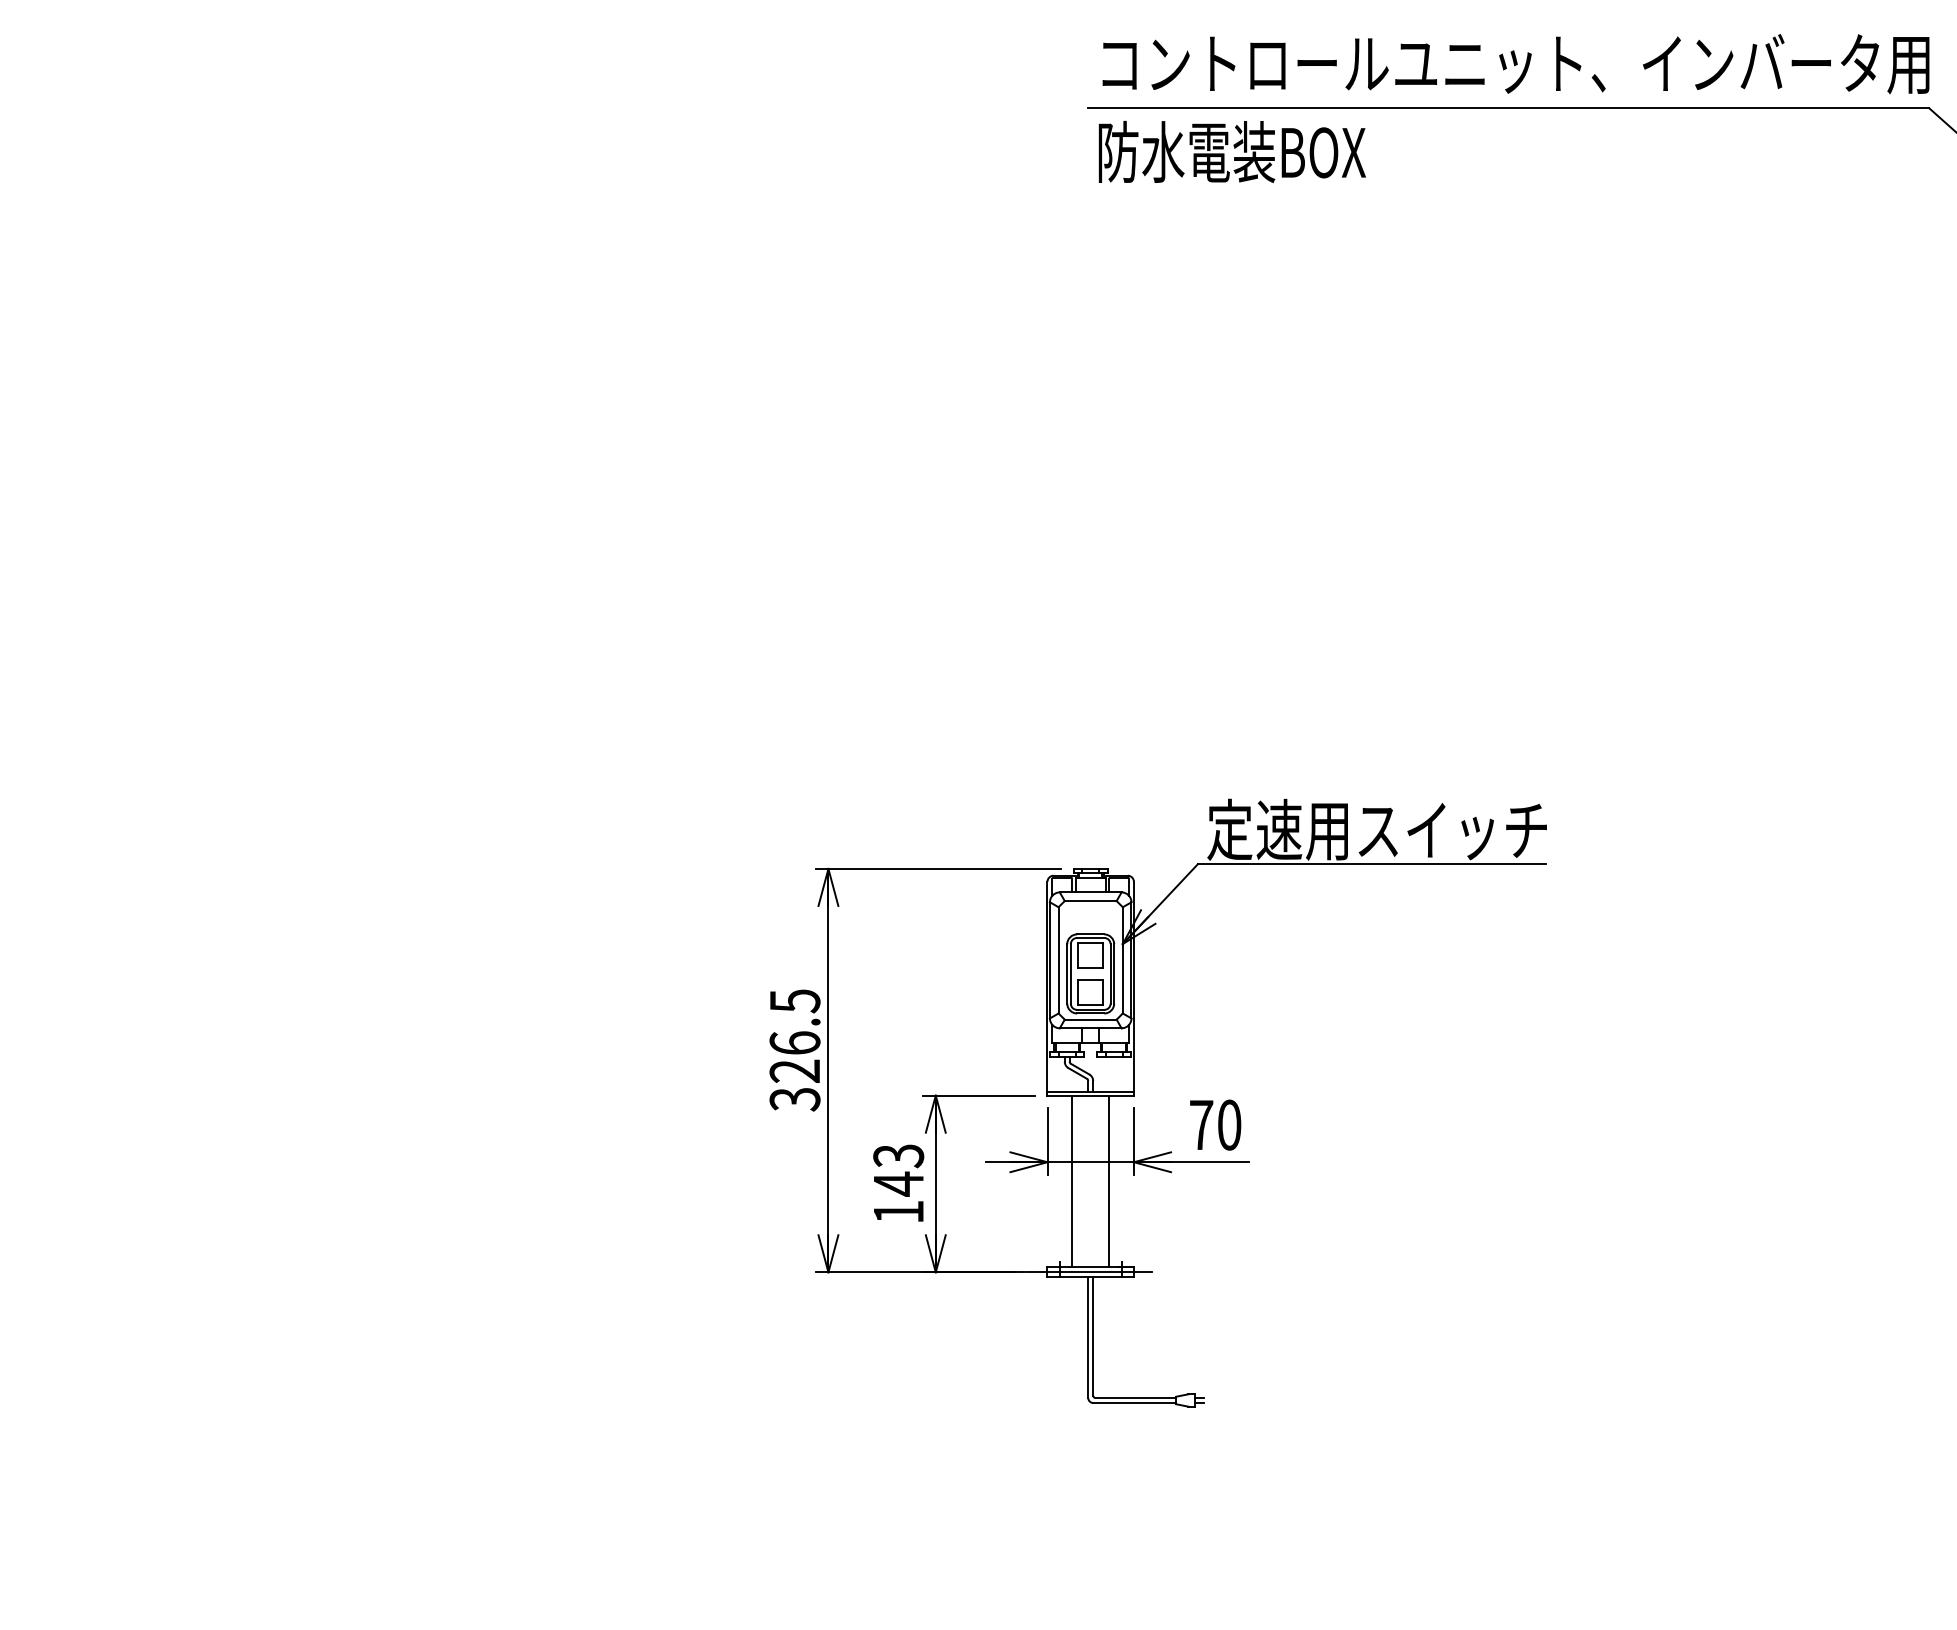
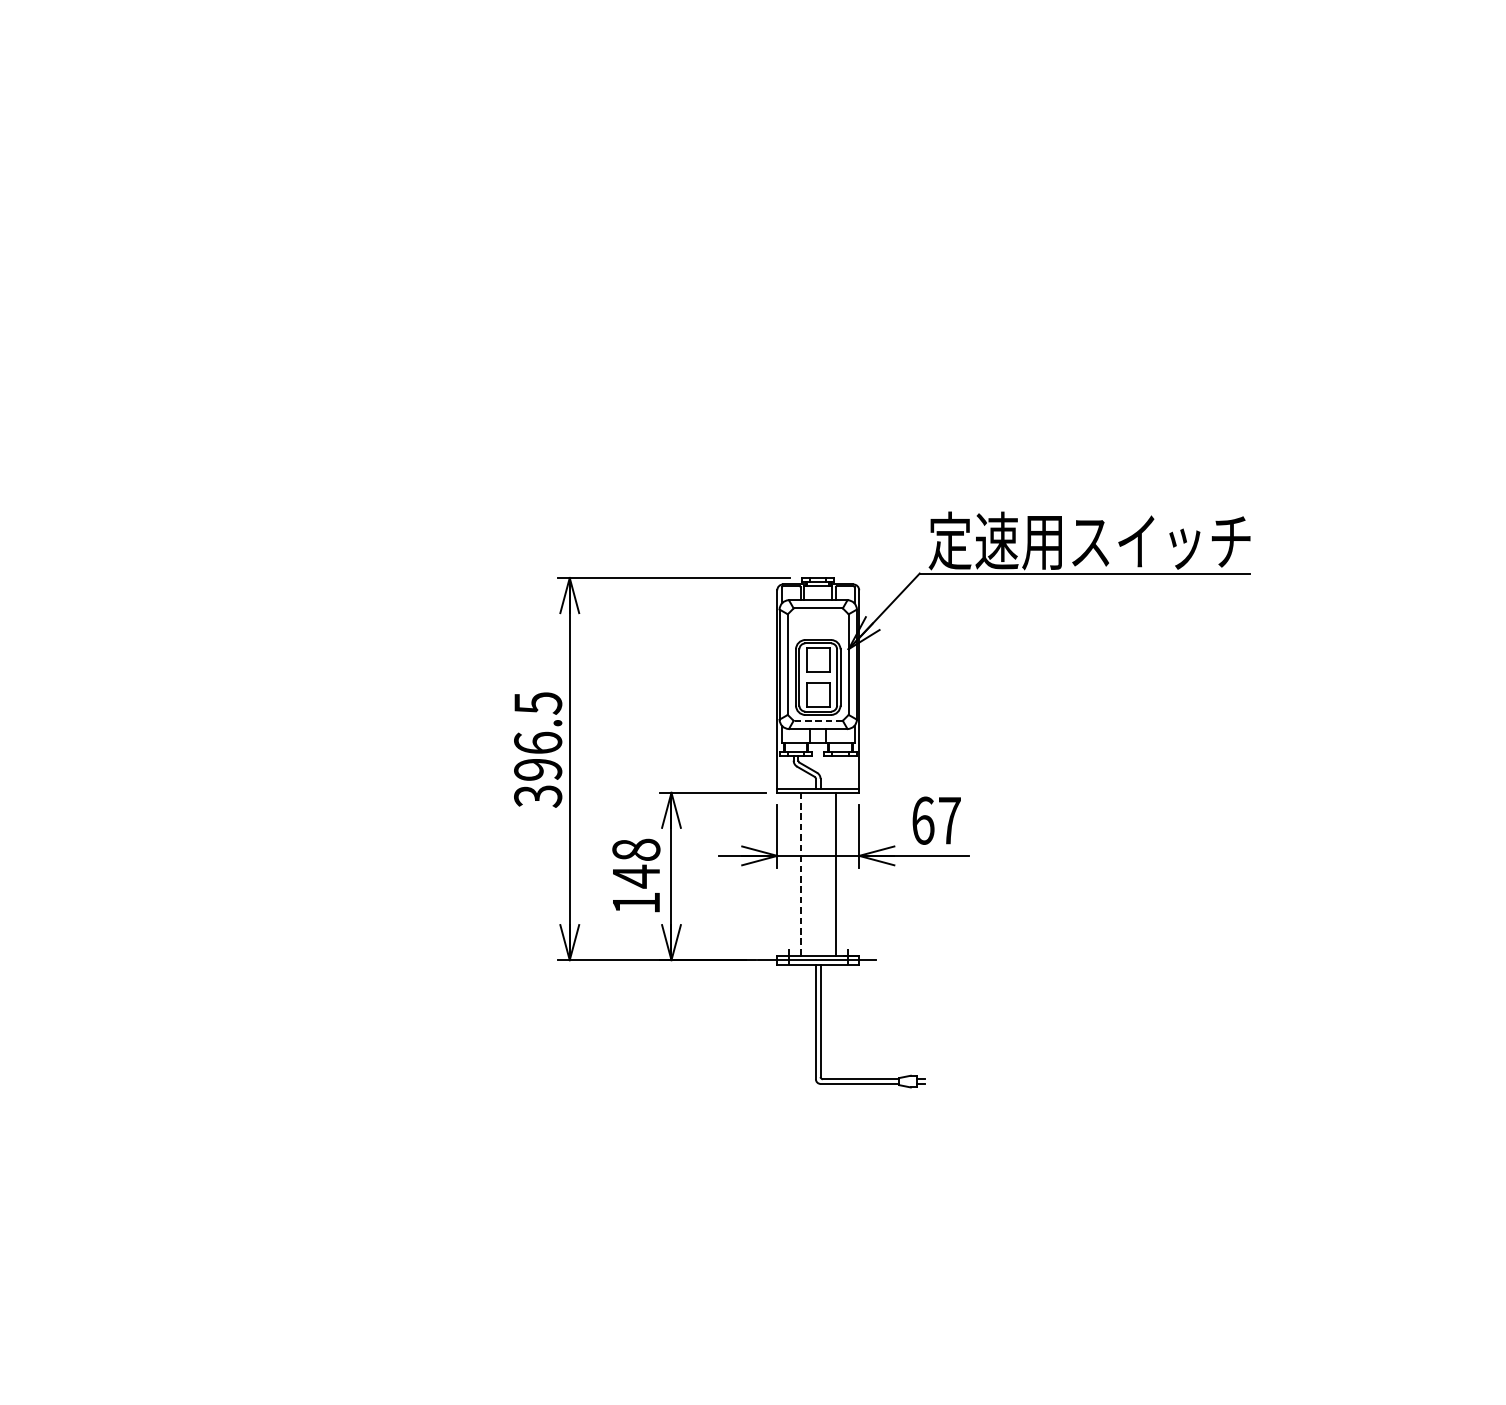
line: (1090, 1019) -> (818, 720), solid -> dashed
text: (794, 1070) -> (537, 768), 326.5 -> 396.5
text: (1215, 1124) -> (936, 820), 70 -> 67
text: (898, 1156) -> (636, 850), 143 -> 148
line: (1072, 1181) -> (800, 874), solid -> dashed

